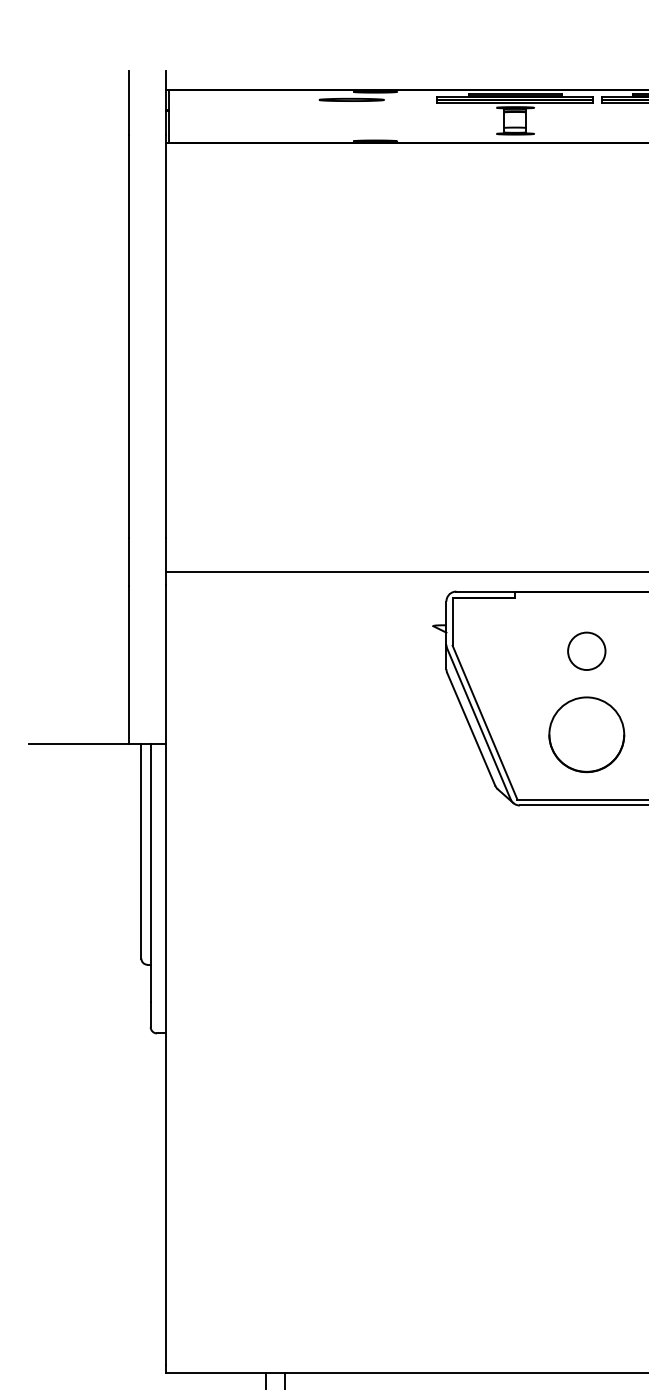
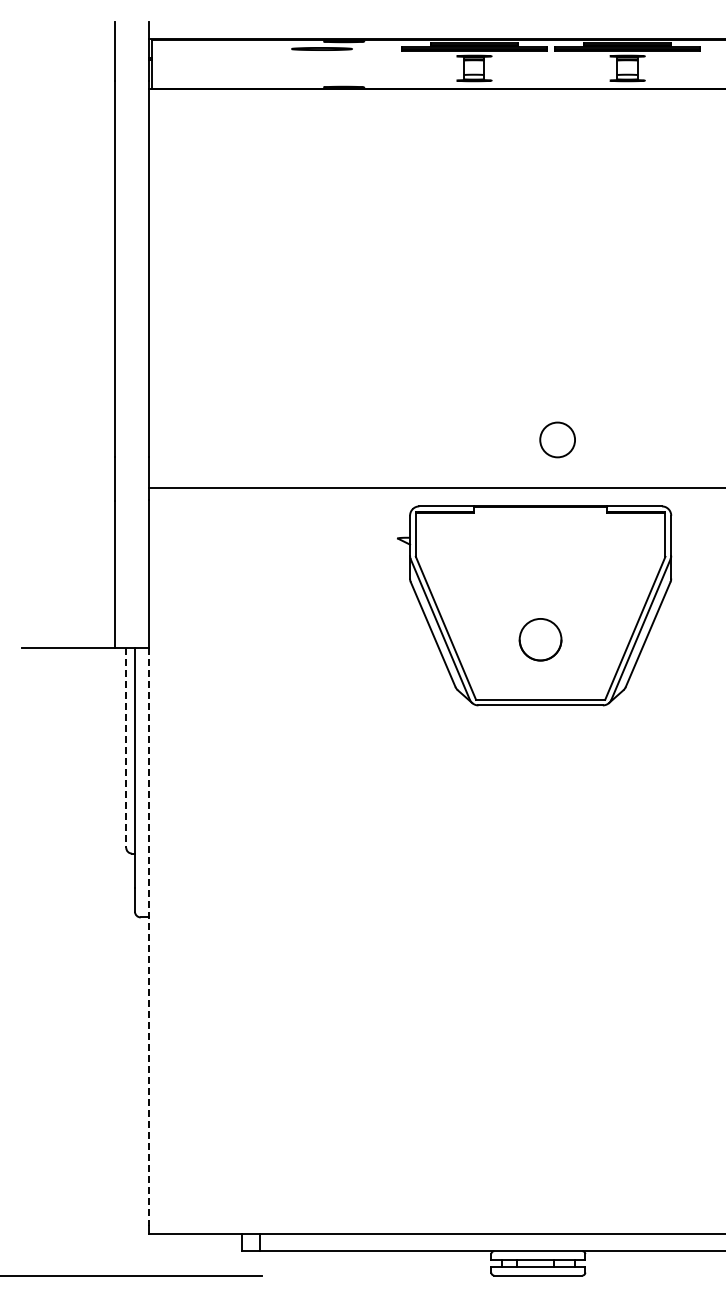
part: (586, 650) -> (557, 439), moved
part: (586, 734) -> (540, 639), size x0.6
line: (141, 850) -> (126, 747), solid -> dashed
line: (166, 1053) -> (149, 936), solid -> dashed

